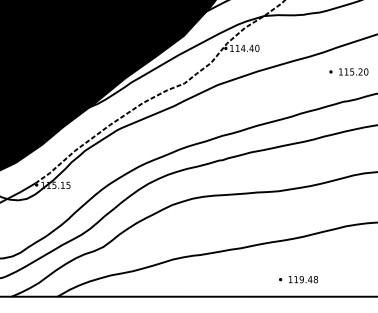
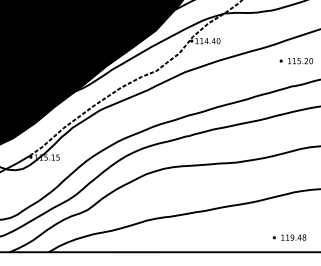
part: (298, 279) -> (289, 237), moved

